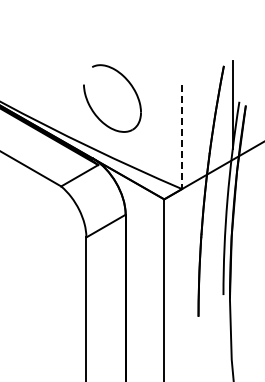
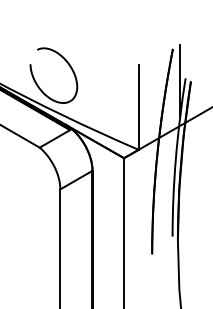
part: (128, 83) -> (66, 63), moved
line: (182, 137) -> (139, 107), dashed -> solid

